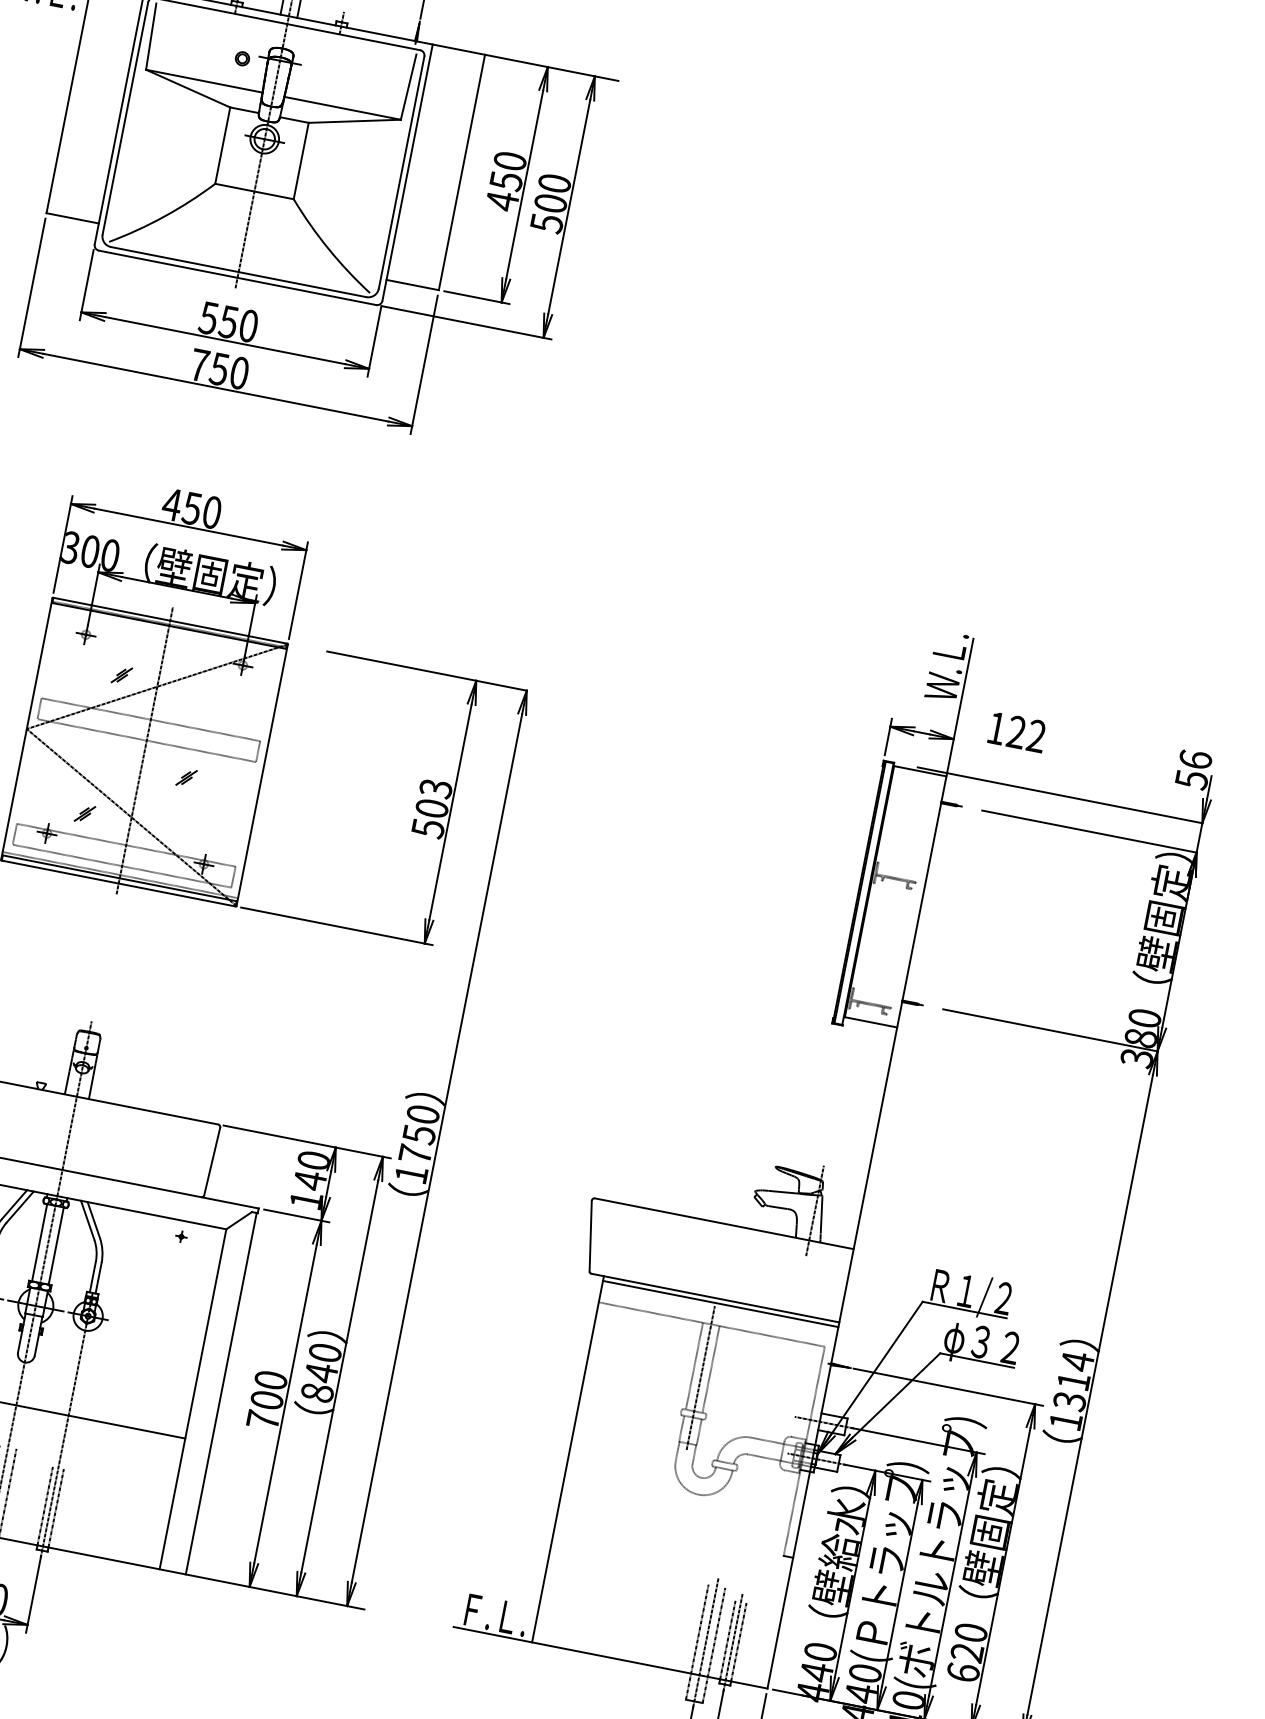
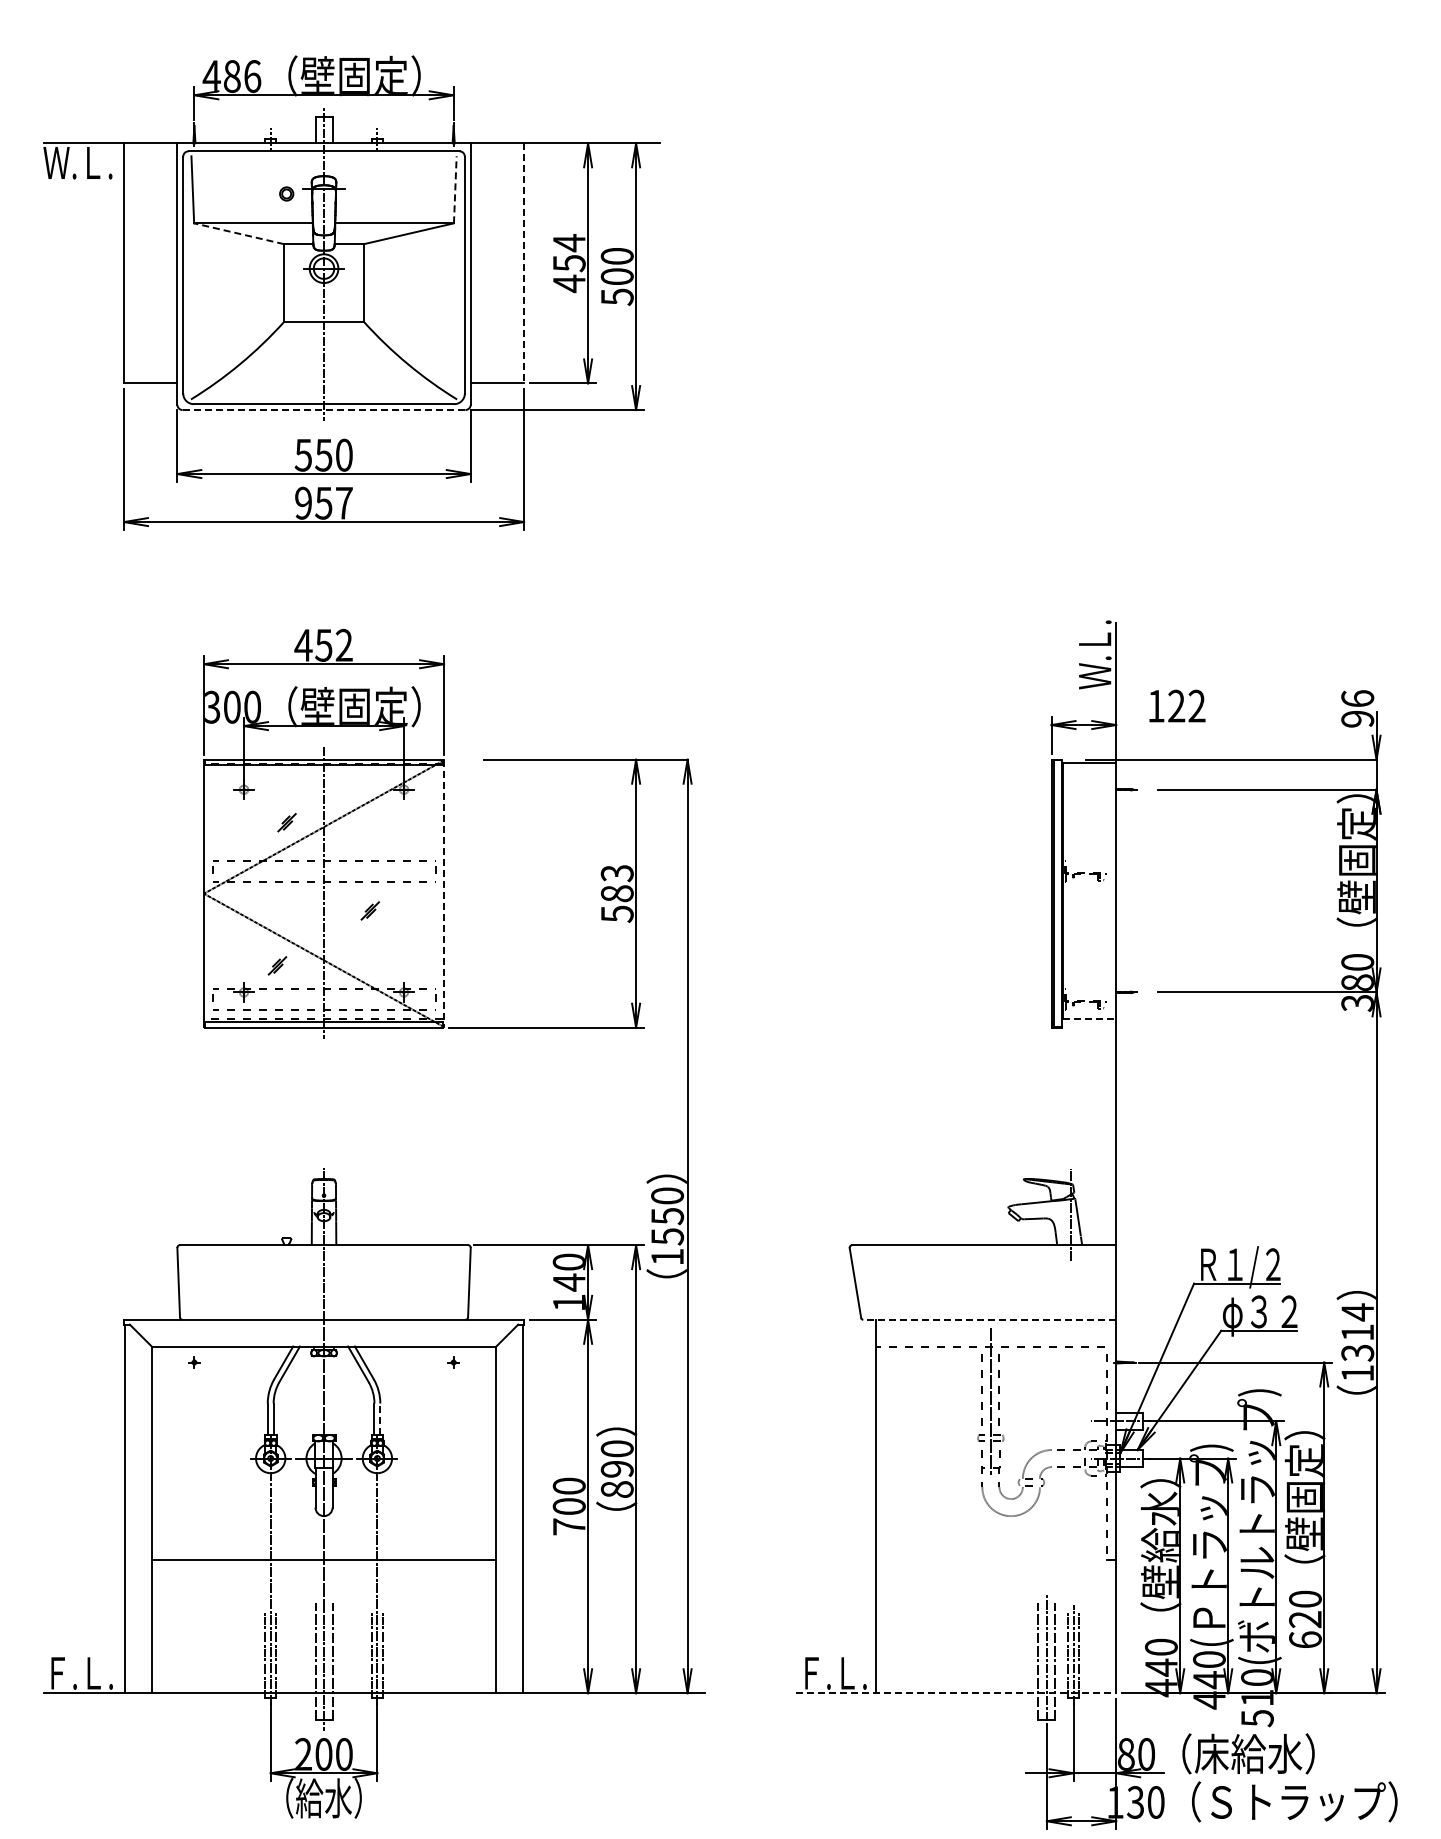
line: (408, 86) -> (455, 189), solid -> dashed
line: (187, 88) -> (238, 233), solid -> dashed
text: (509, 161) -> (568, 243), 450 -> 454
line: (462, 172) -> (524, 263), solid -> dashed
line: (237, 278) -> (324, 410), solid -> dashed
text: (219, 368) -> (323, 502), 750 -> 957
text: (211, 512) -> (343, 645), 450 -> 452
line: (262, 776) -> (444, 894), solid -> dashed
text: (1191, 779) -> (1357, 718), 56 -> 96
text: (431, 808) -> (616, 893), 503 -> 583
line: (870, 1022) -> (1089, 1019), solid -> dashed
text: (415, 1154) -> (667, 1236), 1750 -> 1550
line: (39, 1242) -> (315, 1395), removed
line: (56, 1245) -> (332, 1395), removed
line: (98, 1278) -> (380, 1419), solid -> dashed
line: (715, 1297) -> (989, 1319), solid -> dashed
line: (721, 1303) -> (996, 1324), removed
text: (320, 1373) -> (616, 1469), 840 -> 890
line: (610, 1658) -> (956, 1693), solid -> dashed

